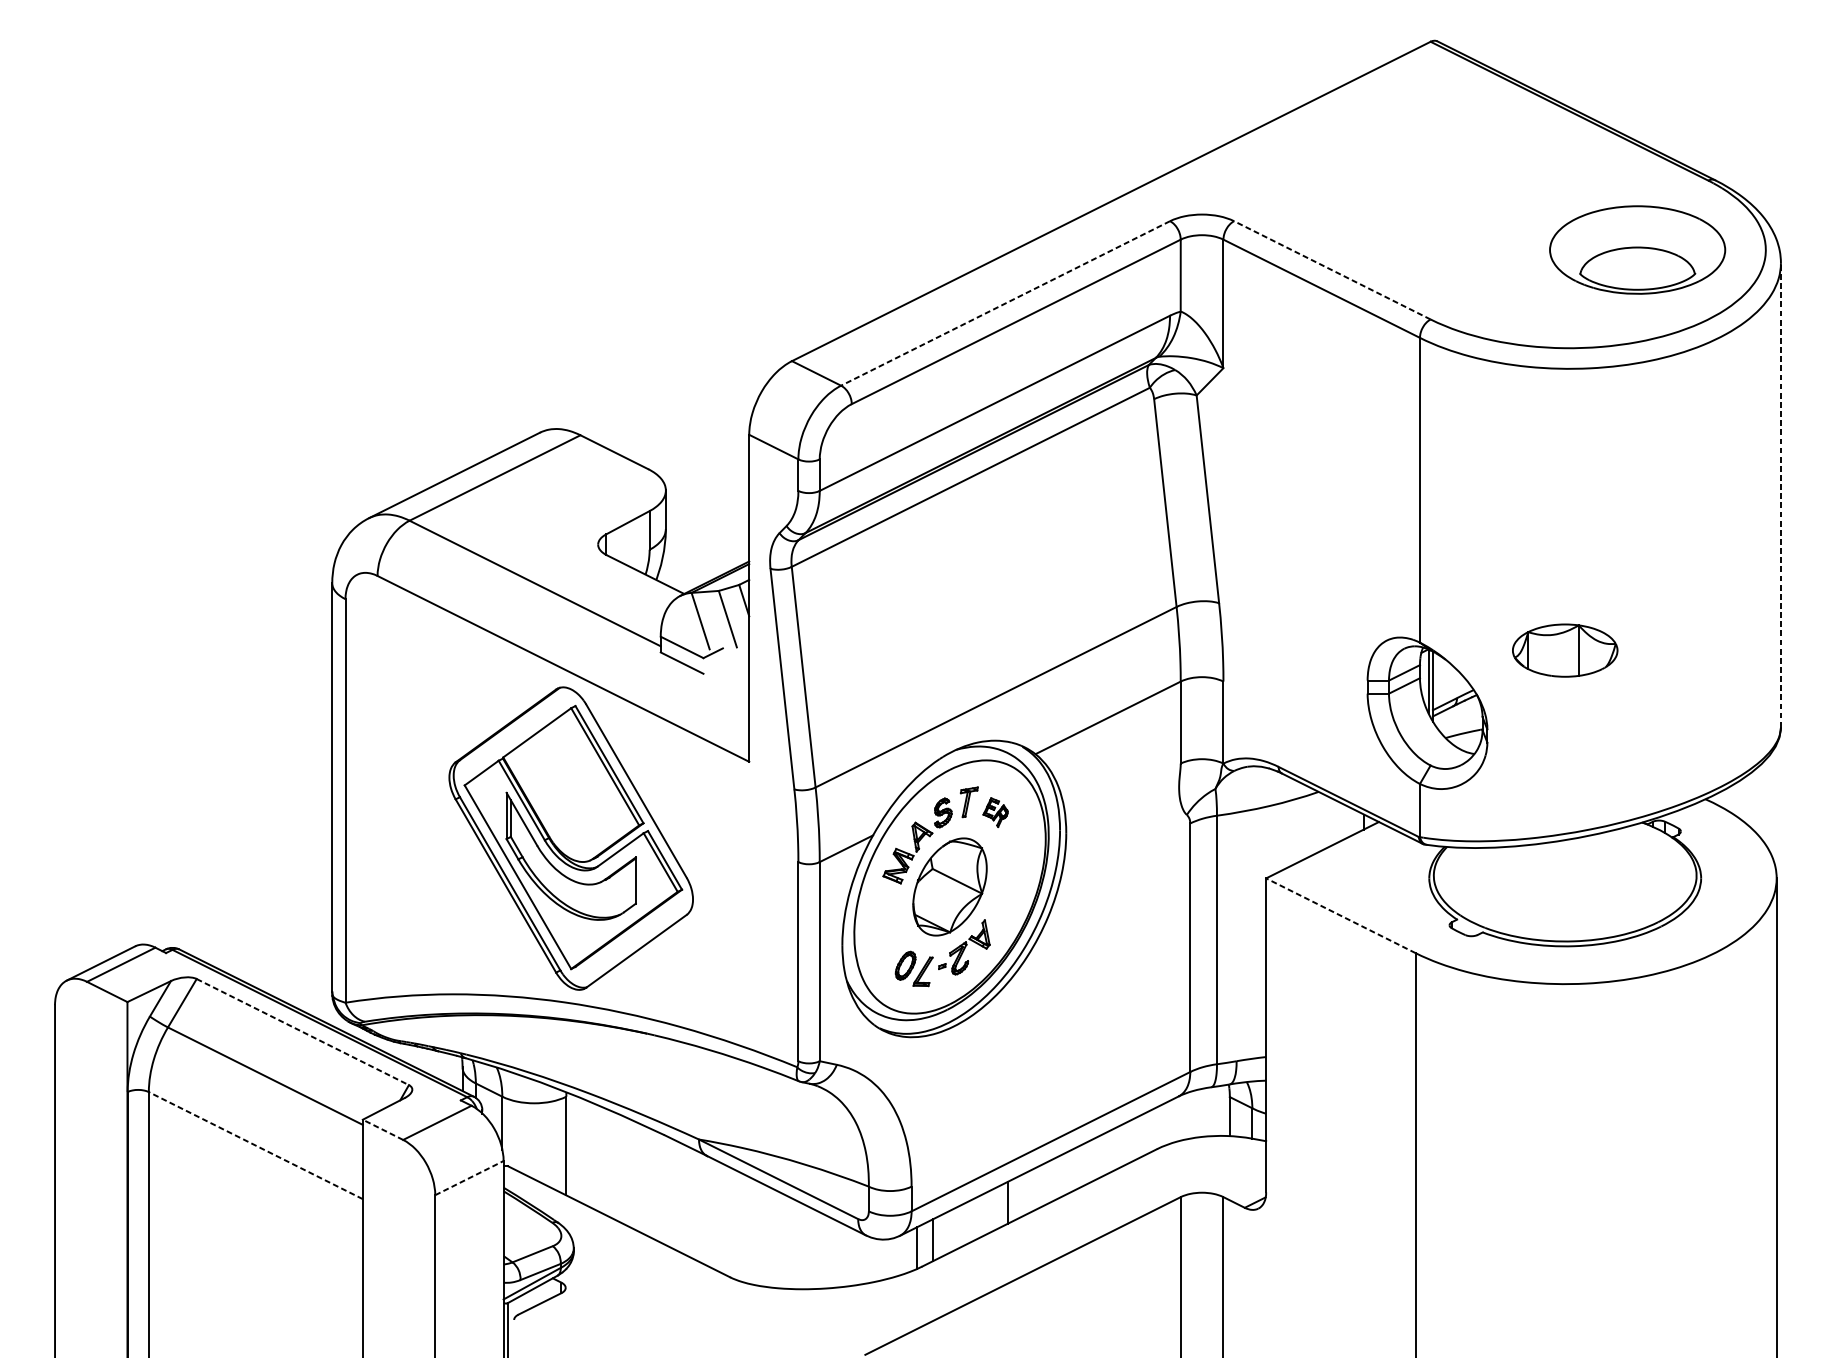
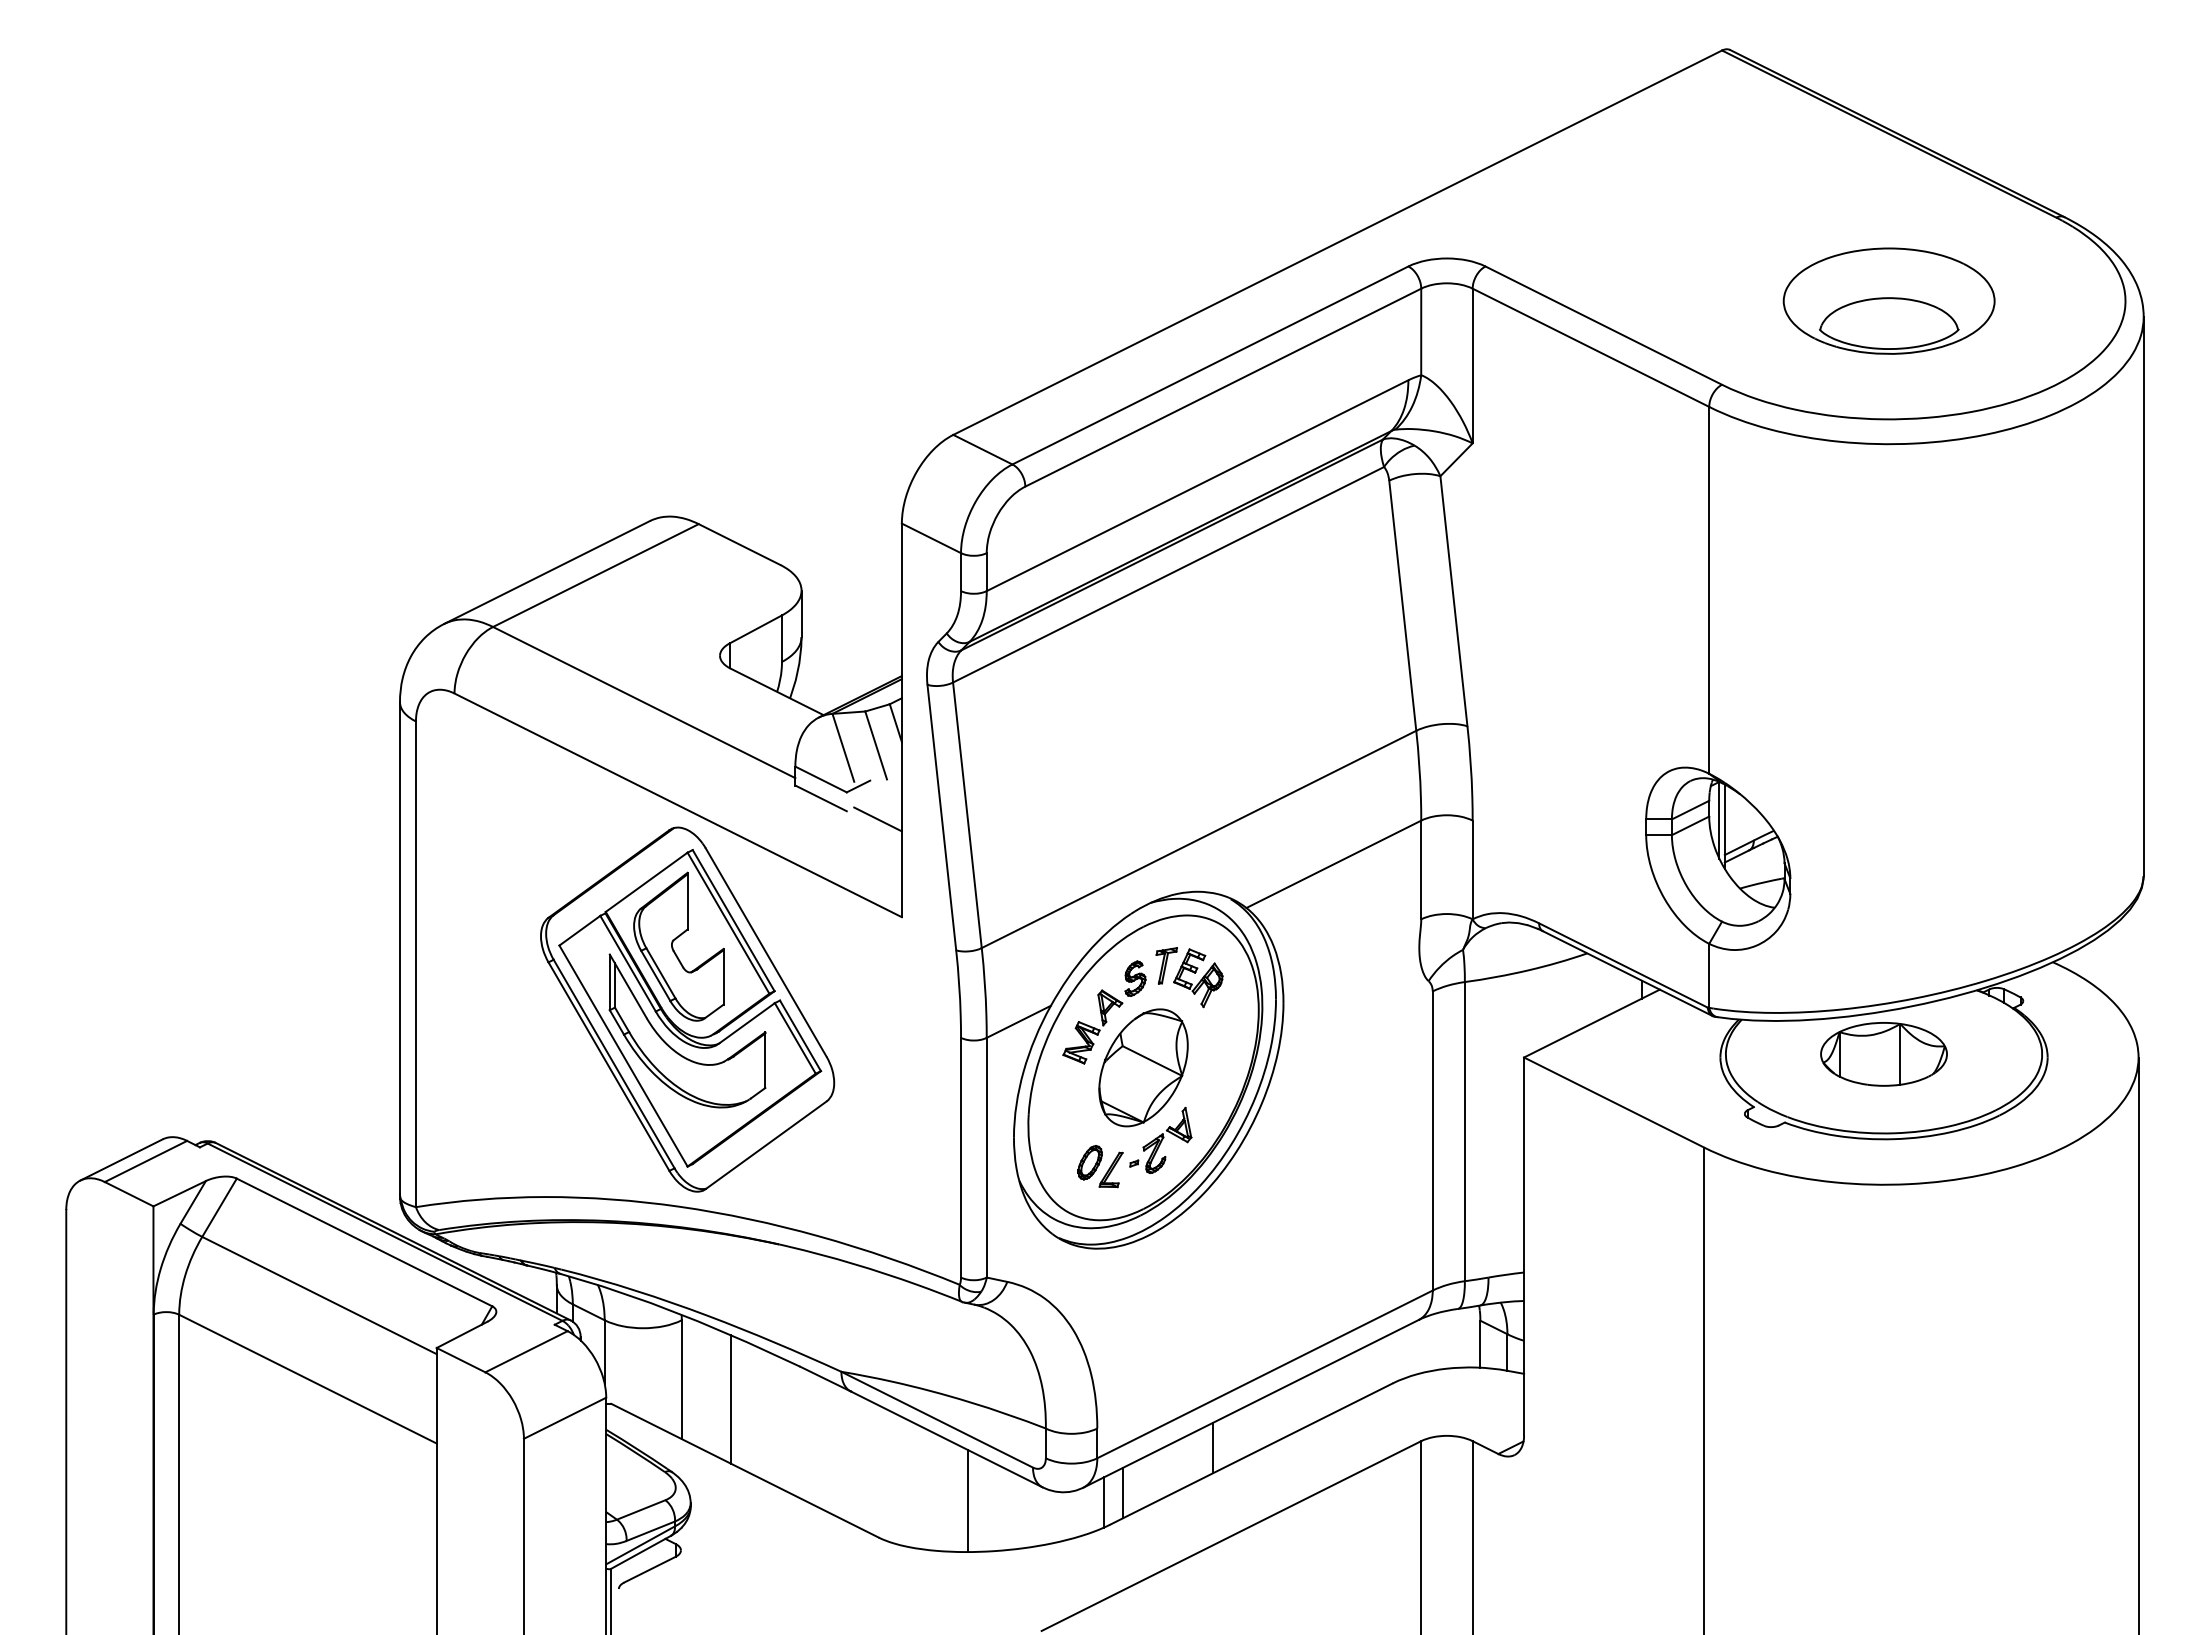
part: (1637, 249) -> (1888, 300), moved
line: (1332, 270) -> (1603, 325), dashed -> solid
line: (1004, 303) -> (1209, 365), dashed -> solid
line: (1780, 495) -> (2143, 596), dashed -> solid
part: (1564, 650) -> (1883, 1054), moved
line: (728, 680) -> (877, 819), added
part: (563, 786) -> (678, 946), added
part: (995, 812) -> (1198, 978), size x1.67
line: (1341, 915) -> (1614, 1102), dashed -> solid
line: (302, 1032) -> (364, 1242), dashed -> solid
line: (382, 1129) -> (460, 1359), dashed -> solid
line: (255, 1145) -> (307, 1379), dashed -> solid
line: (606, 1162) -> (730, 1399), added
line: (469, 1178) -> (565, 1418), dashed -> solid
line: (803, 1246) -> (967, 1500), added

